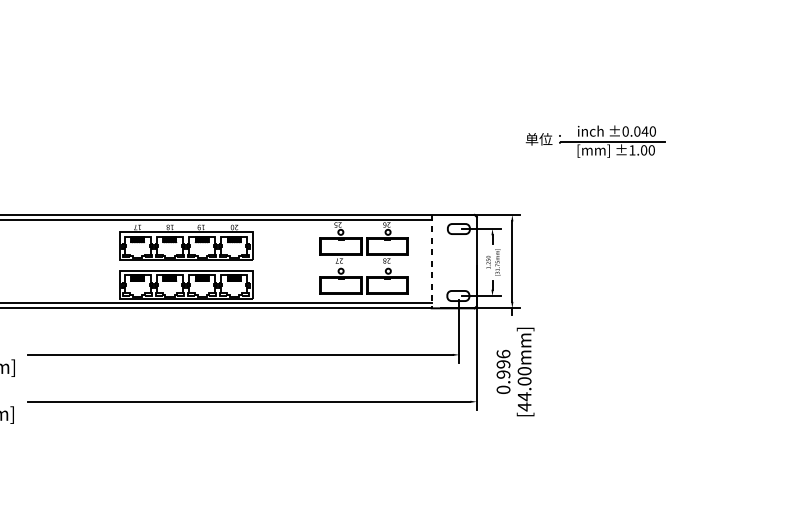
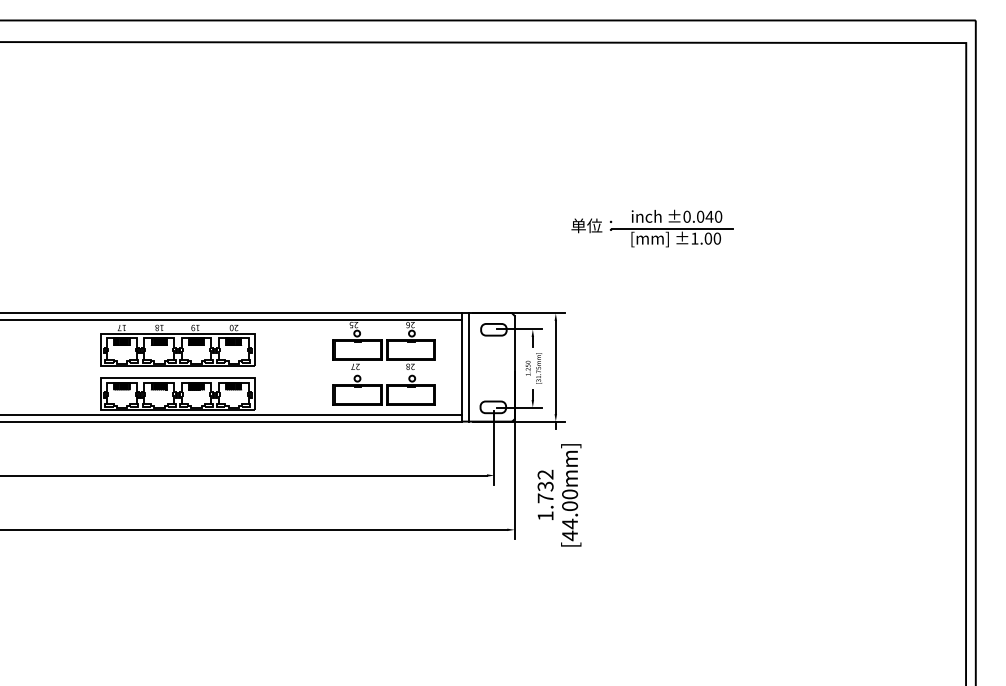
line: (437, 261) -> (469, 367), added
line: (431, 262) -> (462, 368), dashed -> solid
text: (503, 371) -> (545, 494), 0.996 -> 1.732

